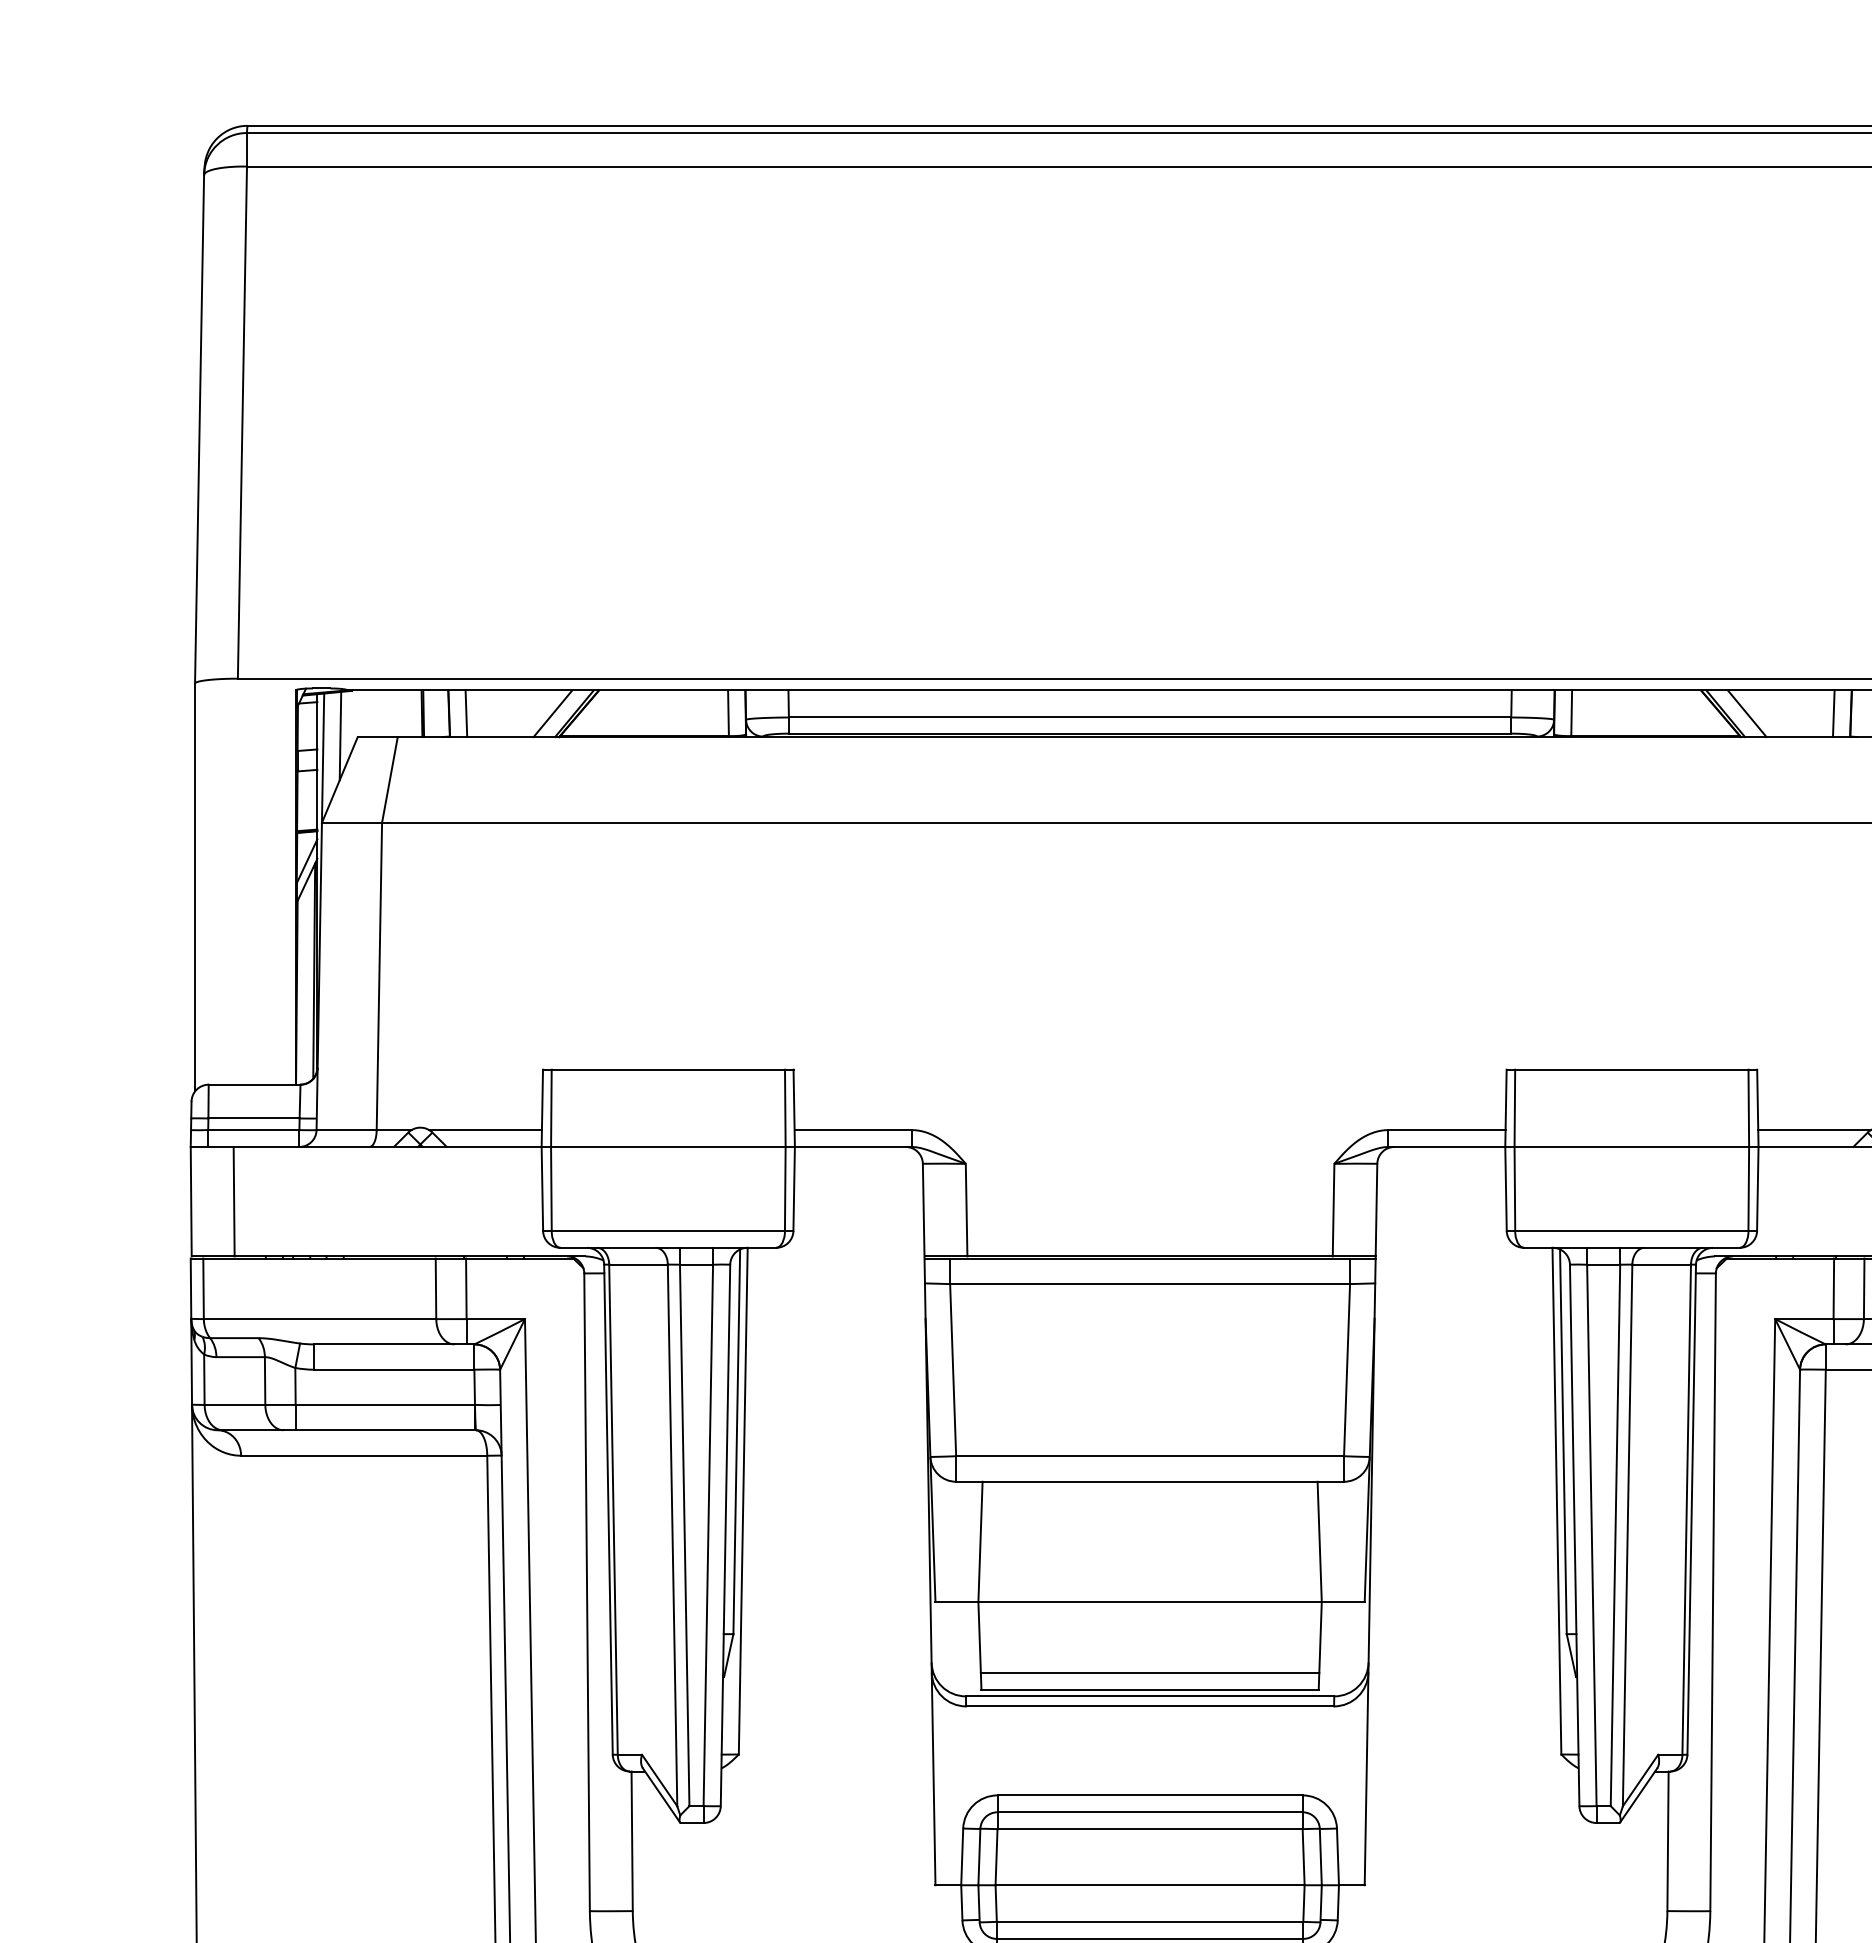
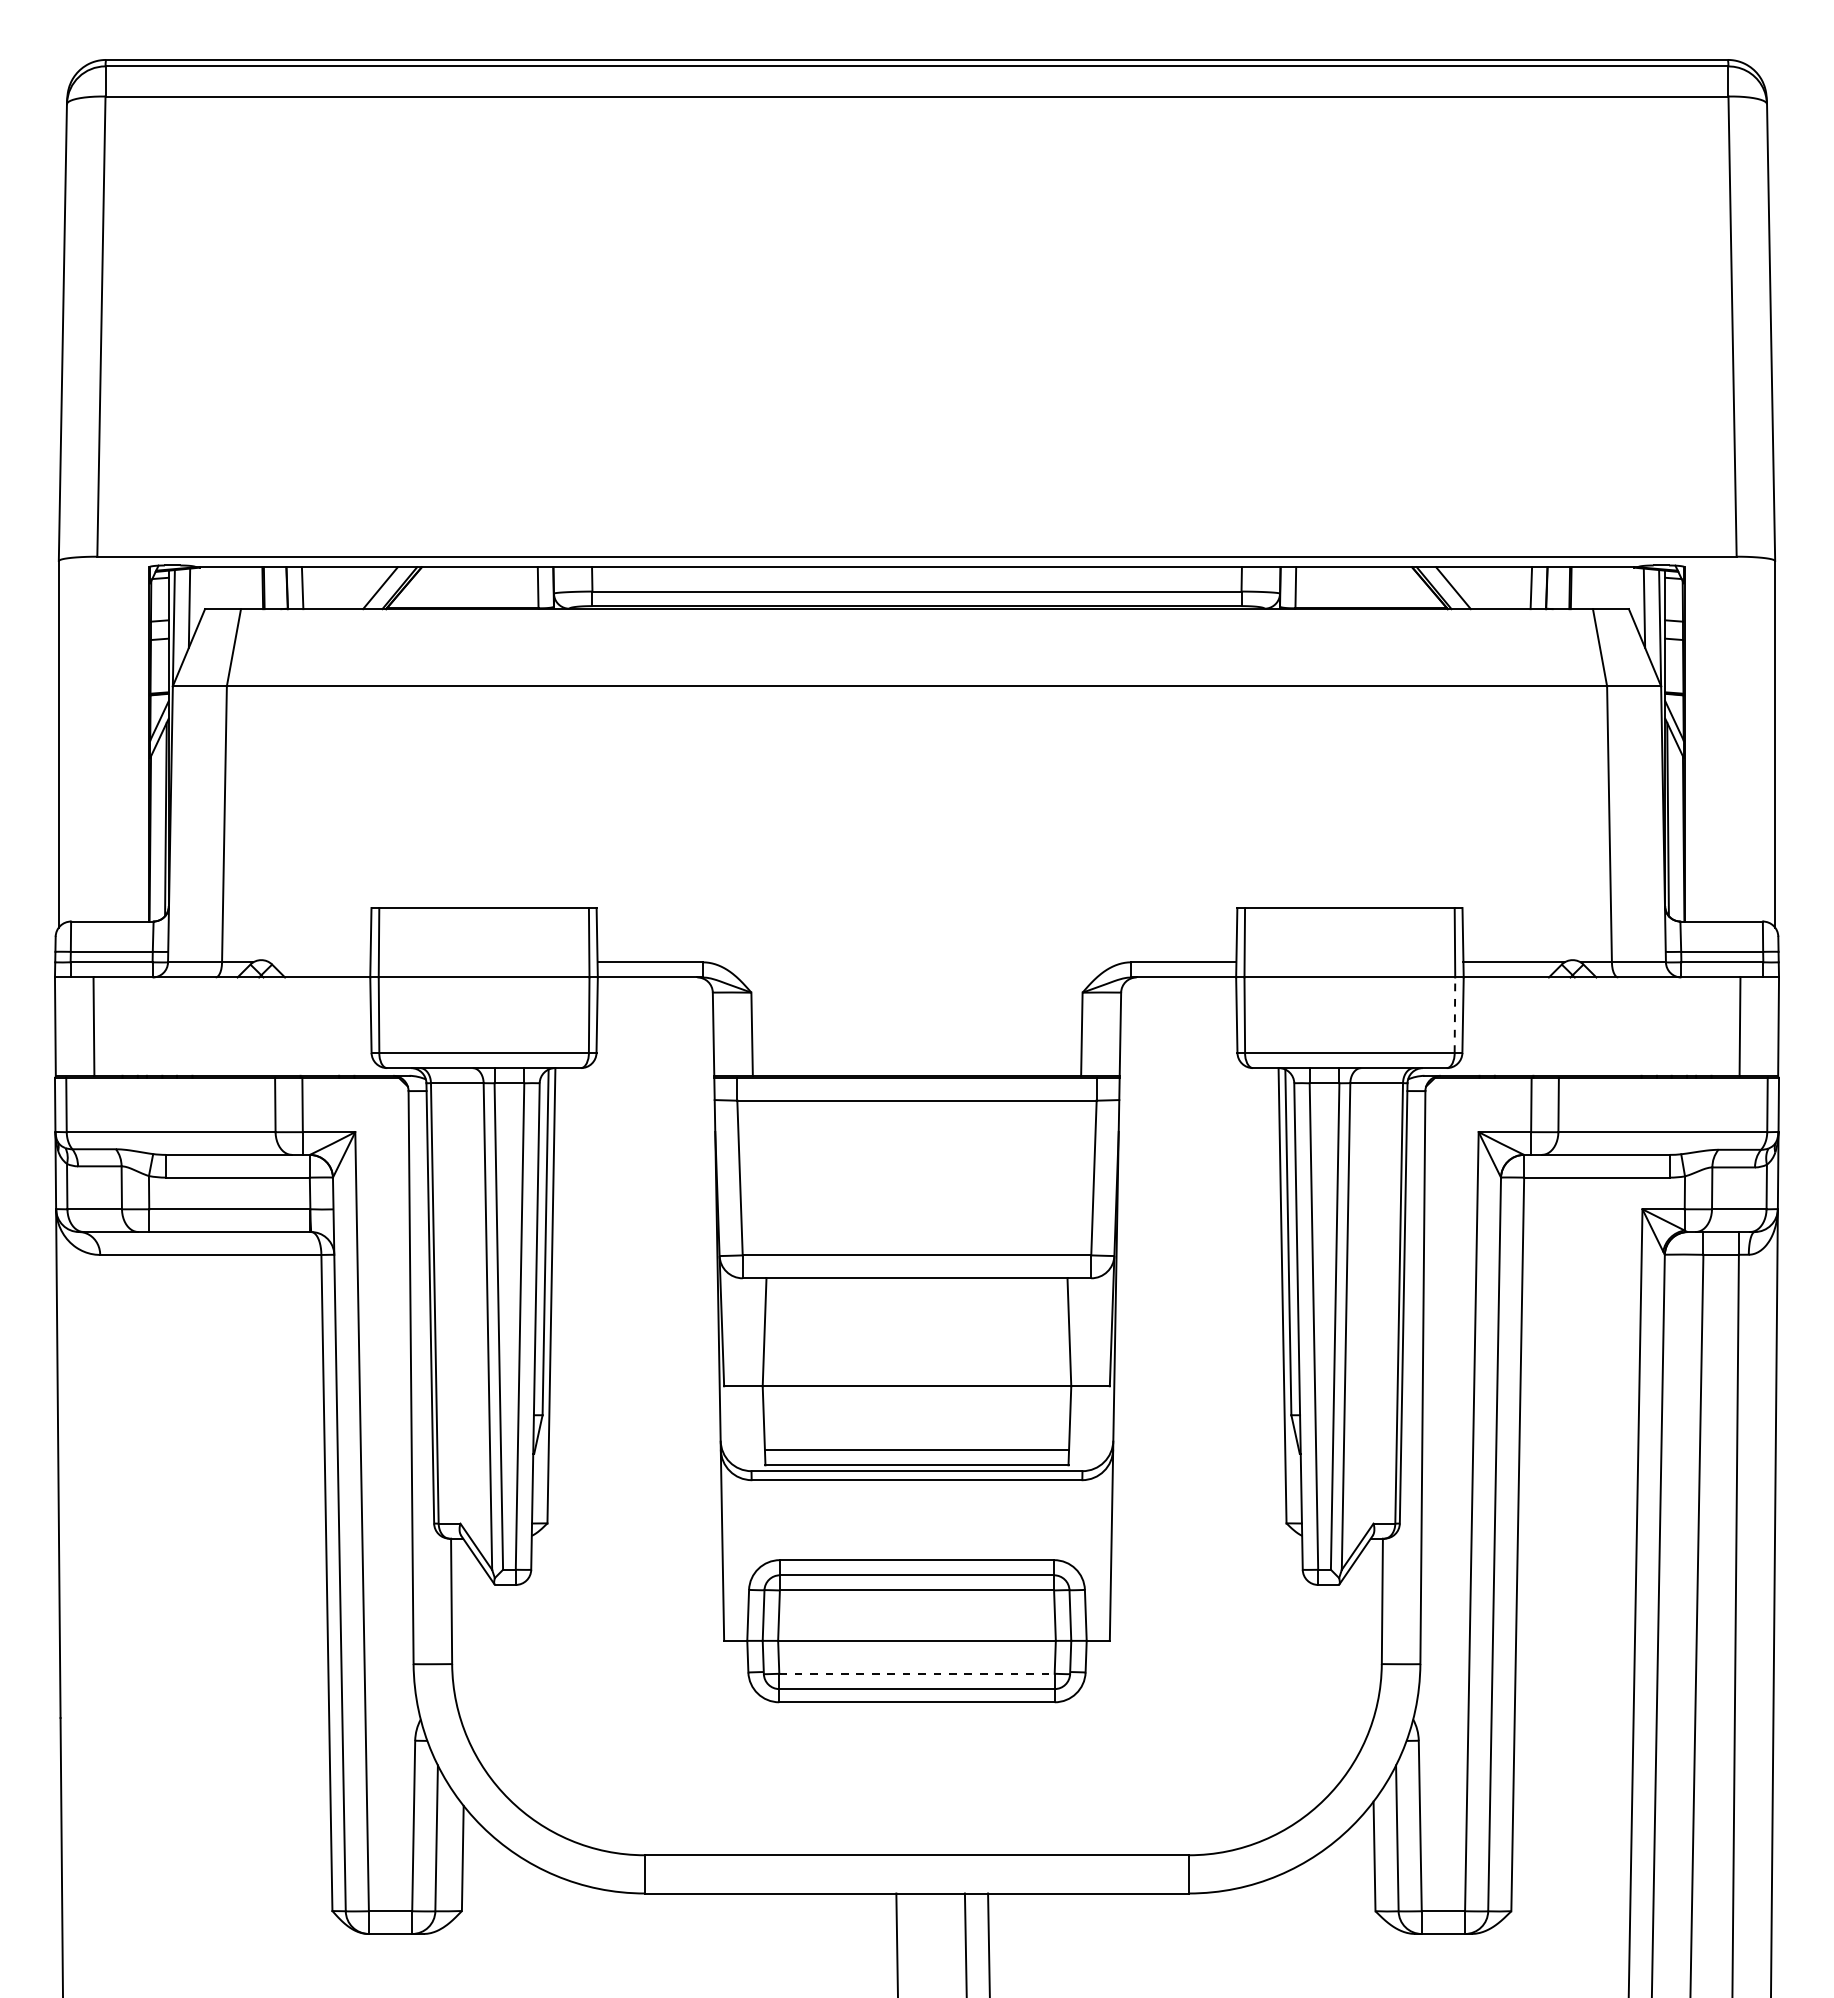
line: (485, 1130) -> (319, 962), removed
line: (1748, 1189) -> (1454, 1015), solid -> dashed
line: (1149, 1921) -> (916, 1673), solid -> dashed

